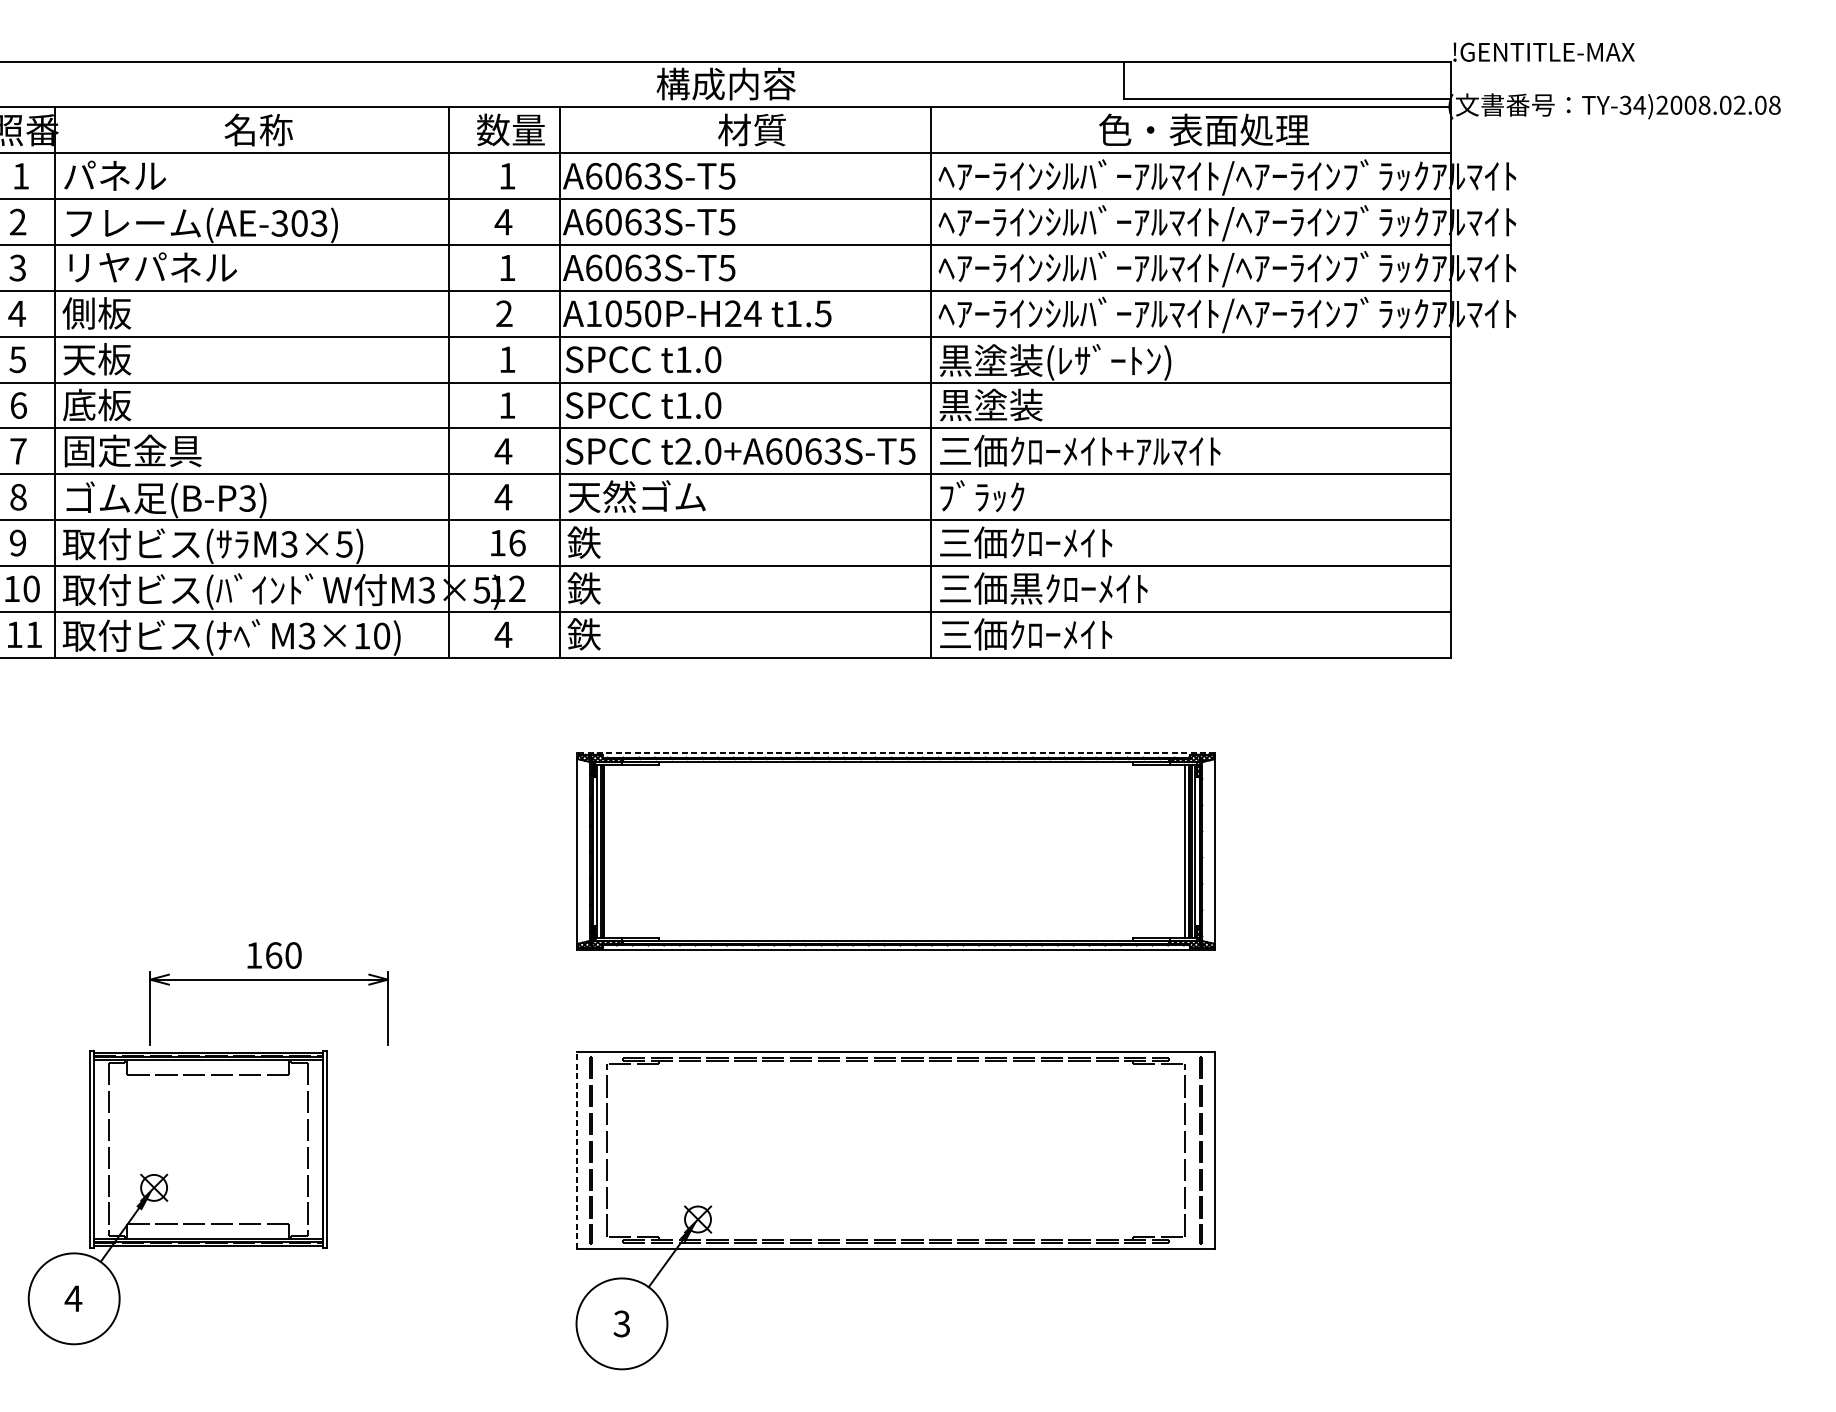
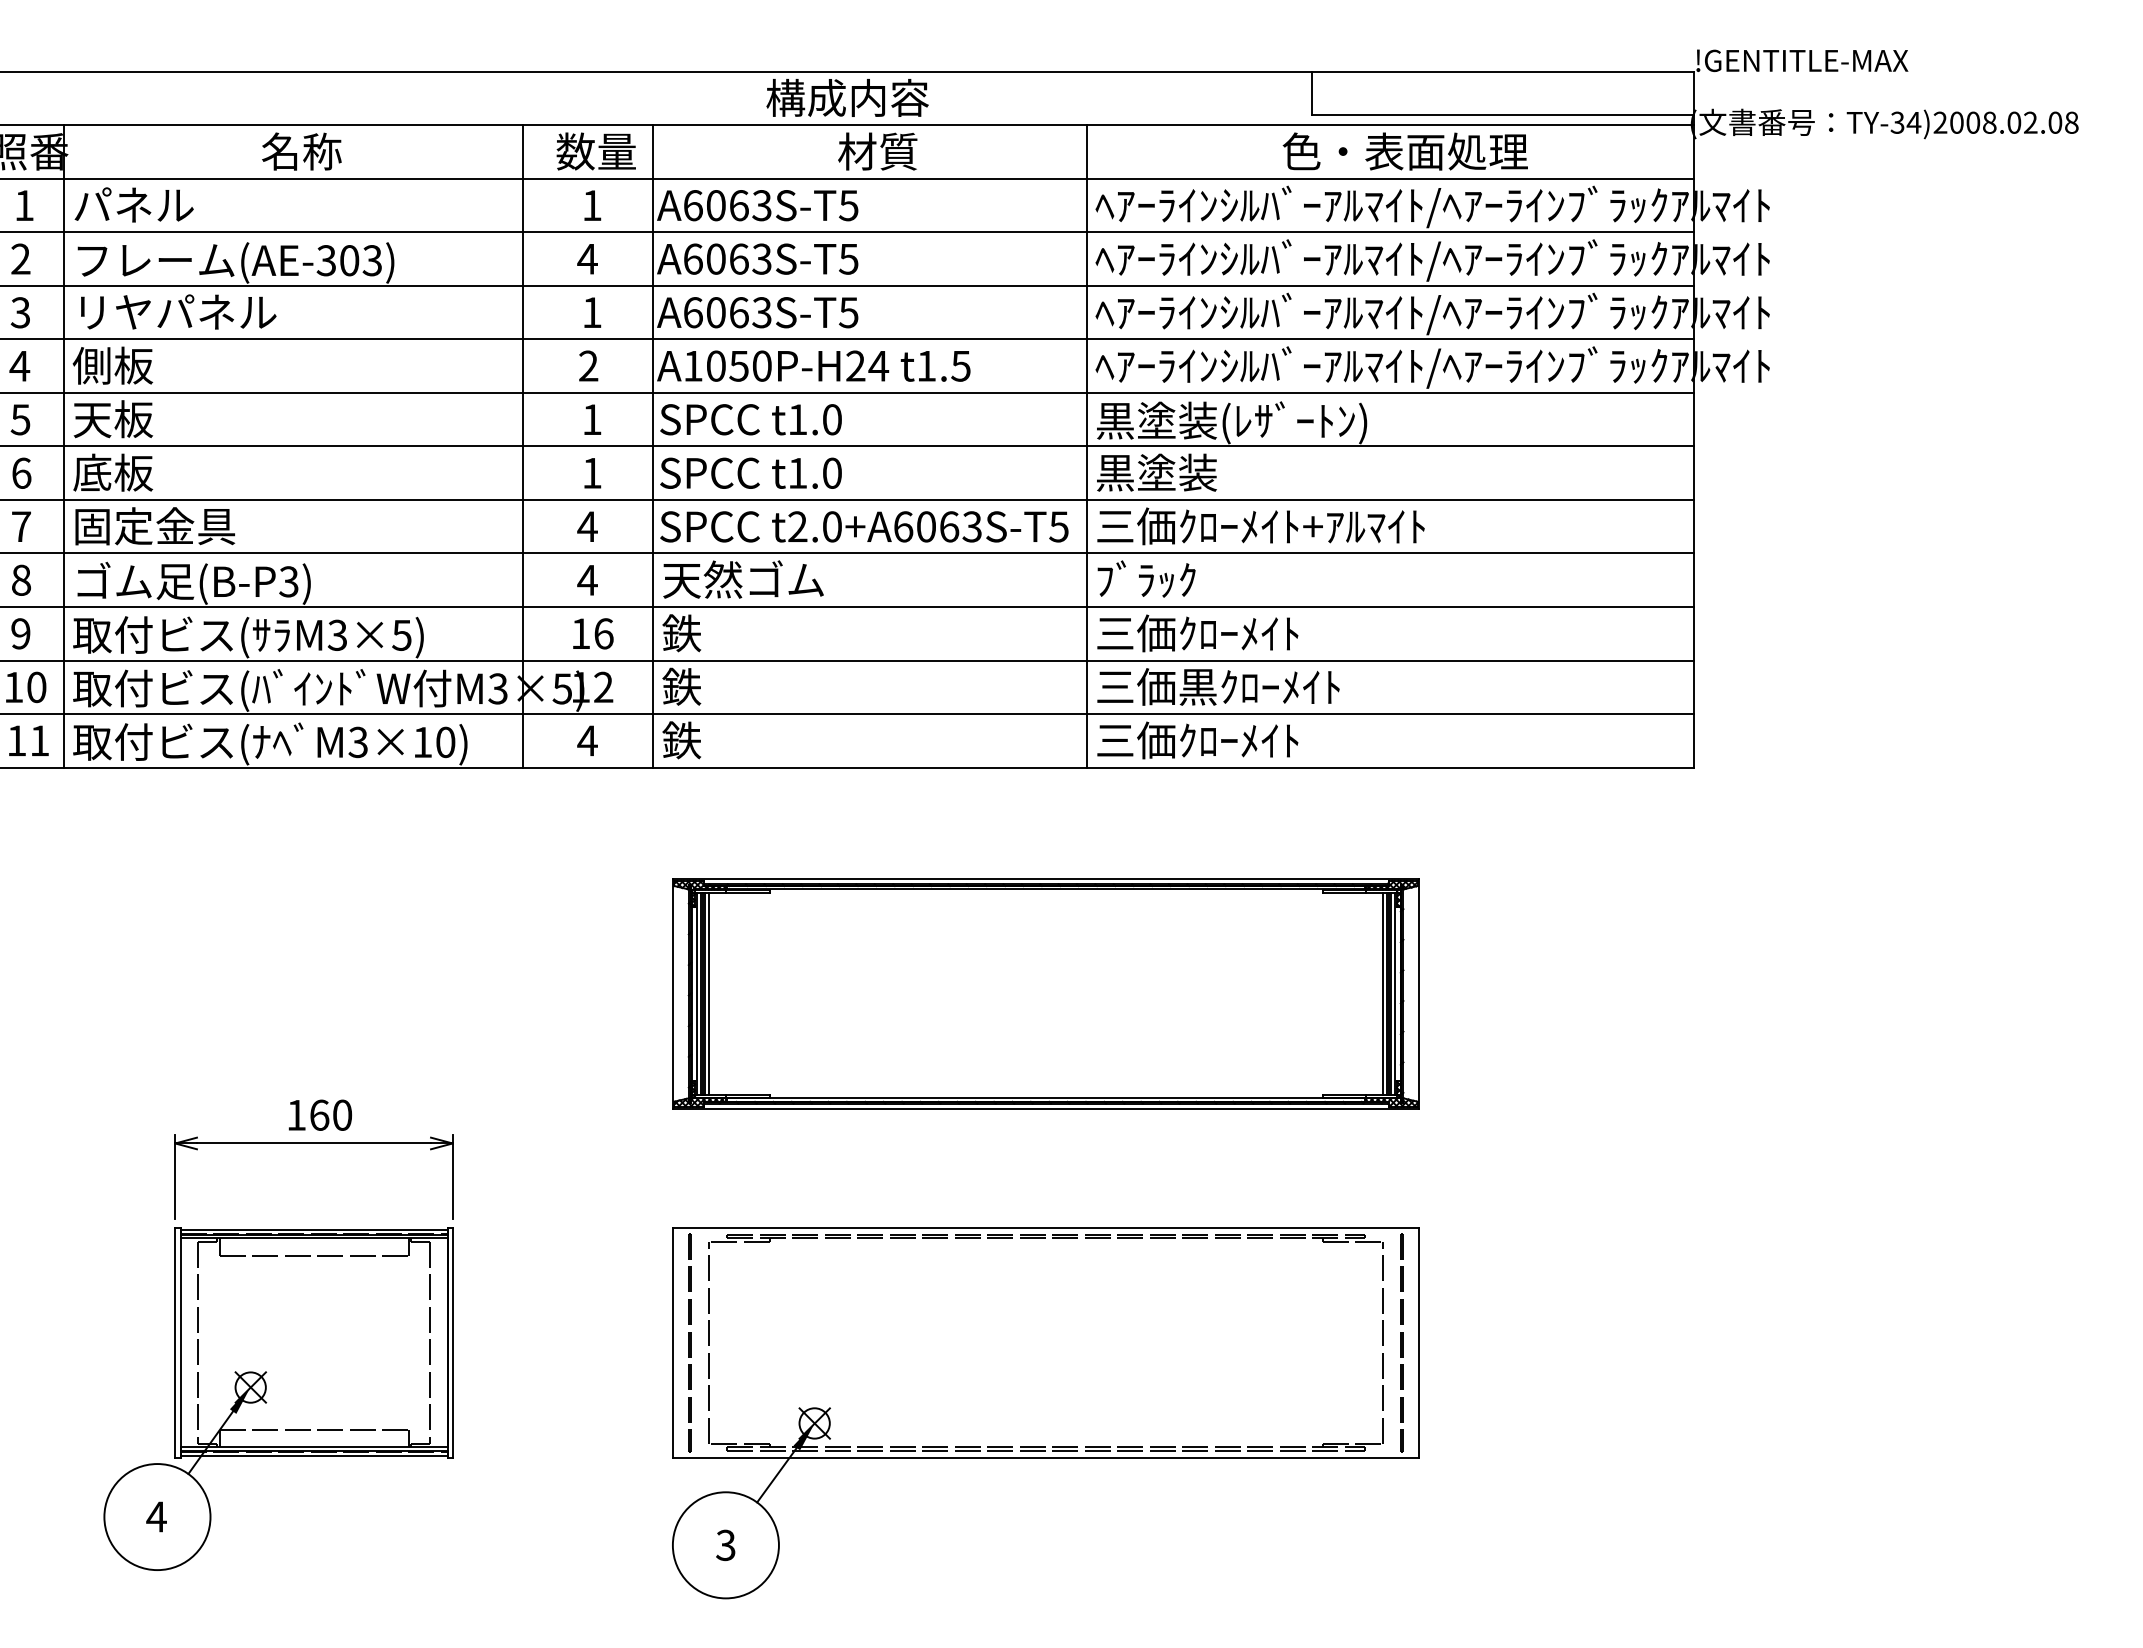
line: (896, 753) -> (1046, 879), dashed -> solid
line: (607, 851) -> (708, 993), added
line: (577, 1150) -> (673, 1342), dashed -> solid
part: (177, 1197) -> (278, 1398), moved

